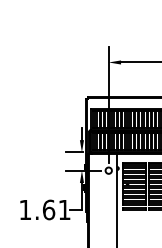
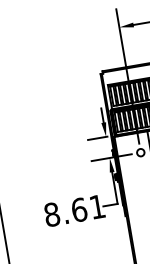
text: (25, 209) -> (52, 214), 1.61 -> 8.61

